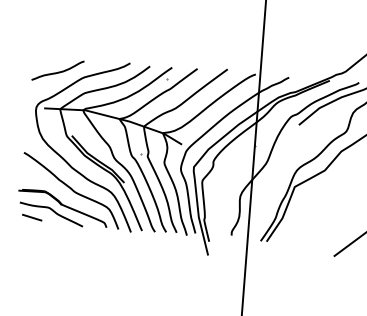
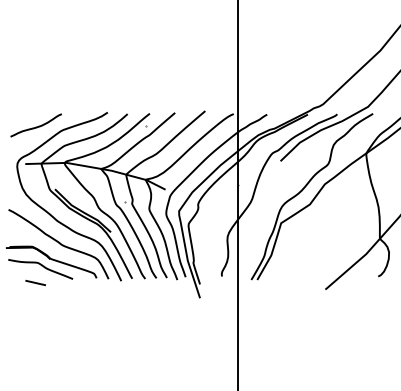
line: (31, 218) -> (35, 283), moved

